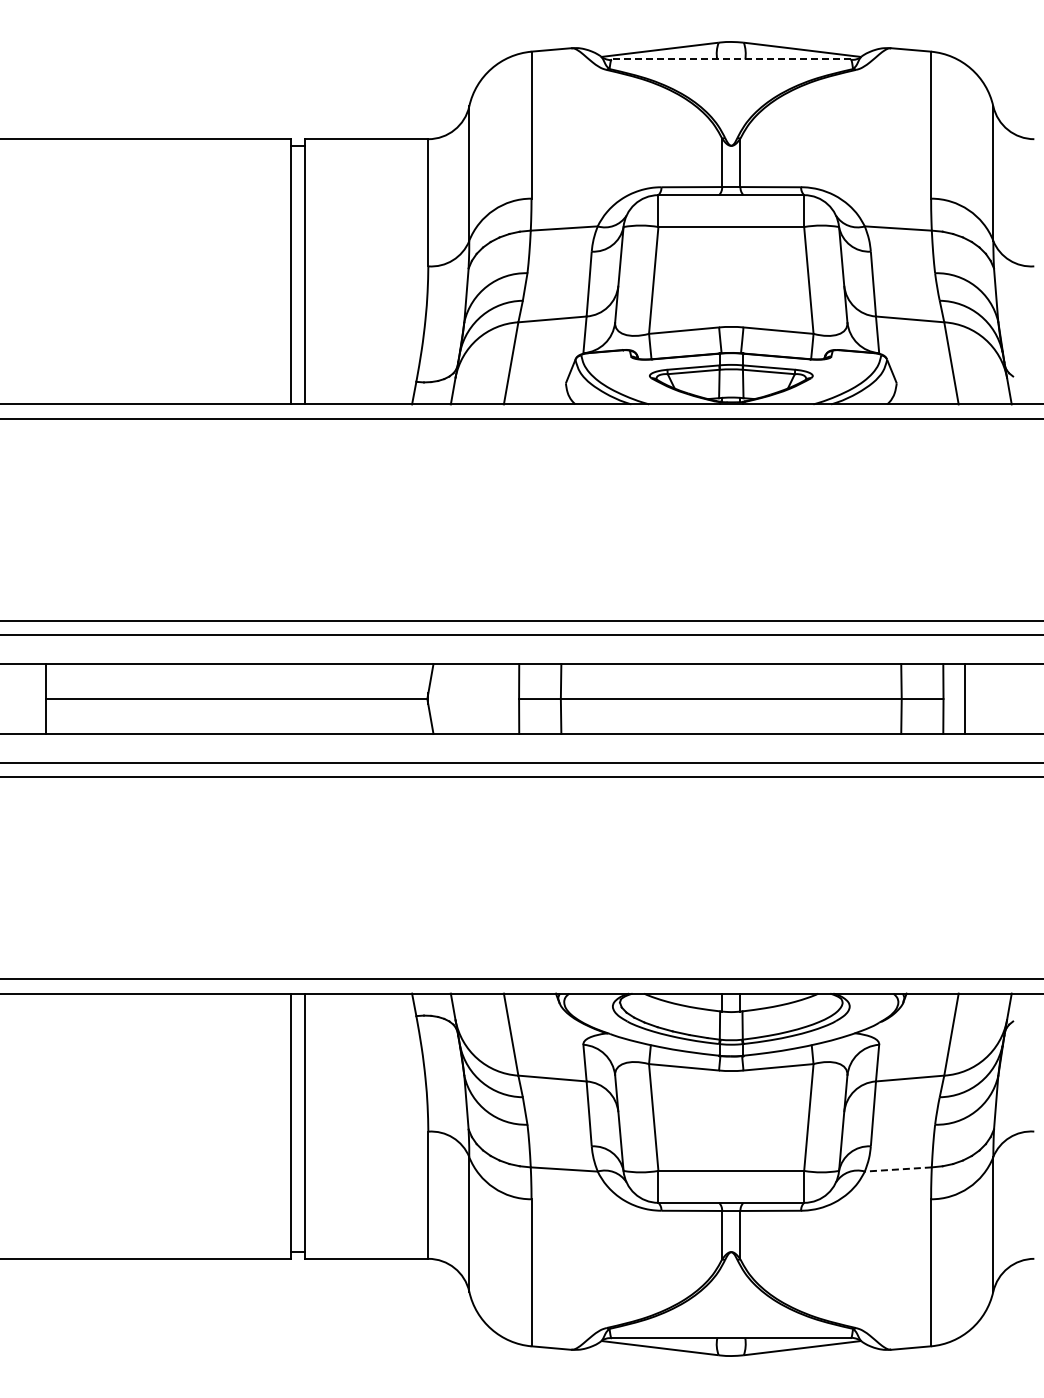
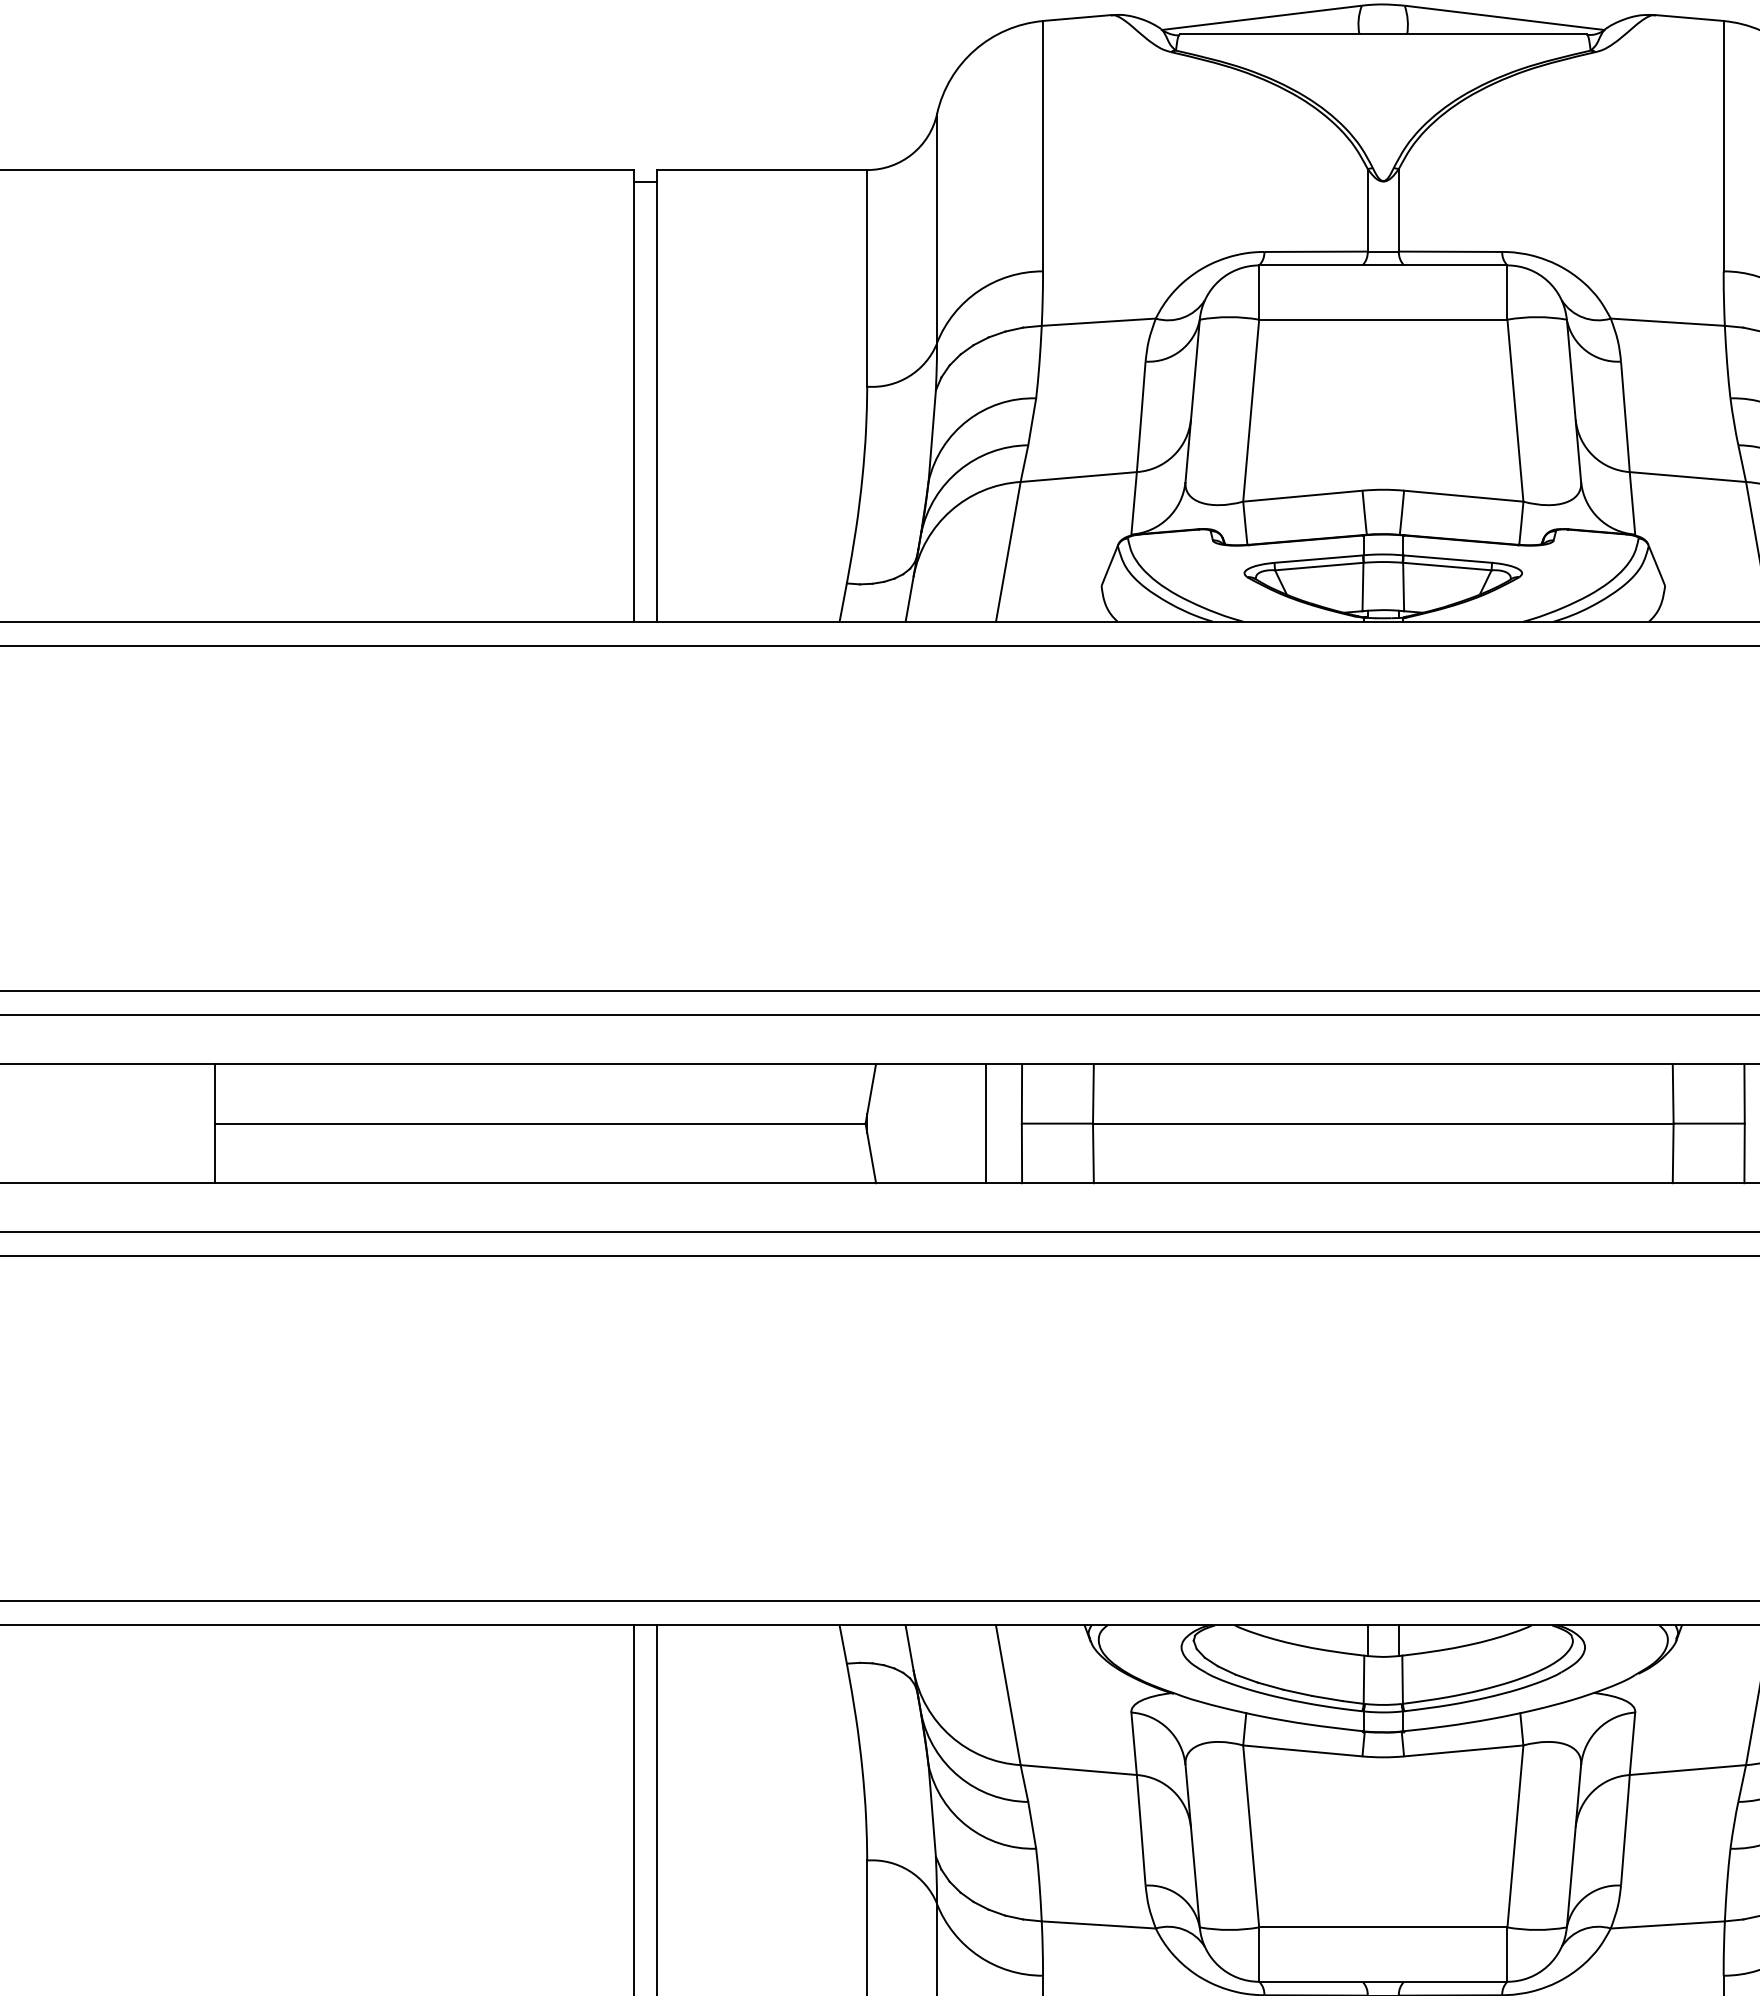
line: (730, 59) -> (1381, 34), dashed -> solid
line: (498, 699) -> (986, 1124), added
line: (898, 1169) -> (1668, 1924), dashed -> solid

